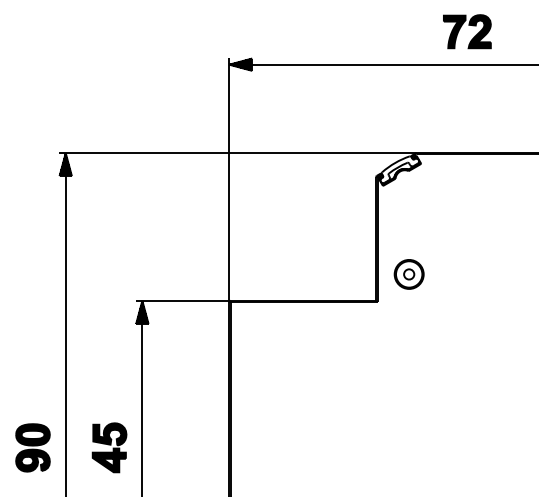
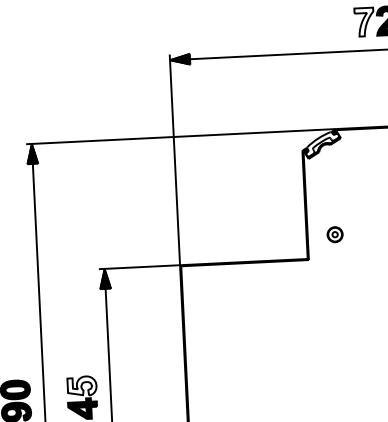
fill: (454, 31) -> (364, 21), removed
part: (408, 274) -> (334, 234), size x0.6
fill: (109, 434) -> (81, 386), removed

